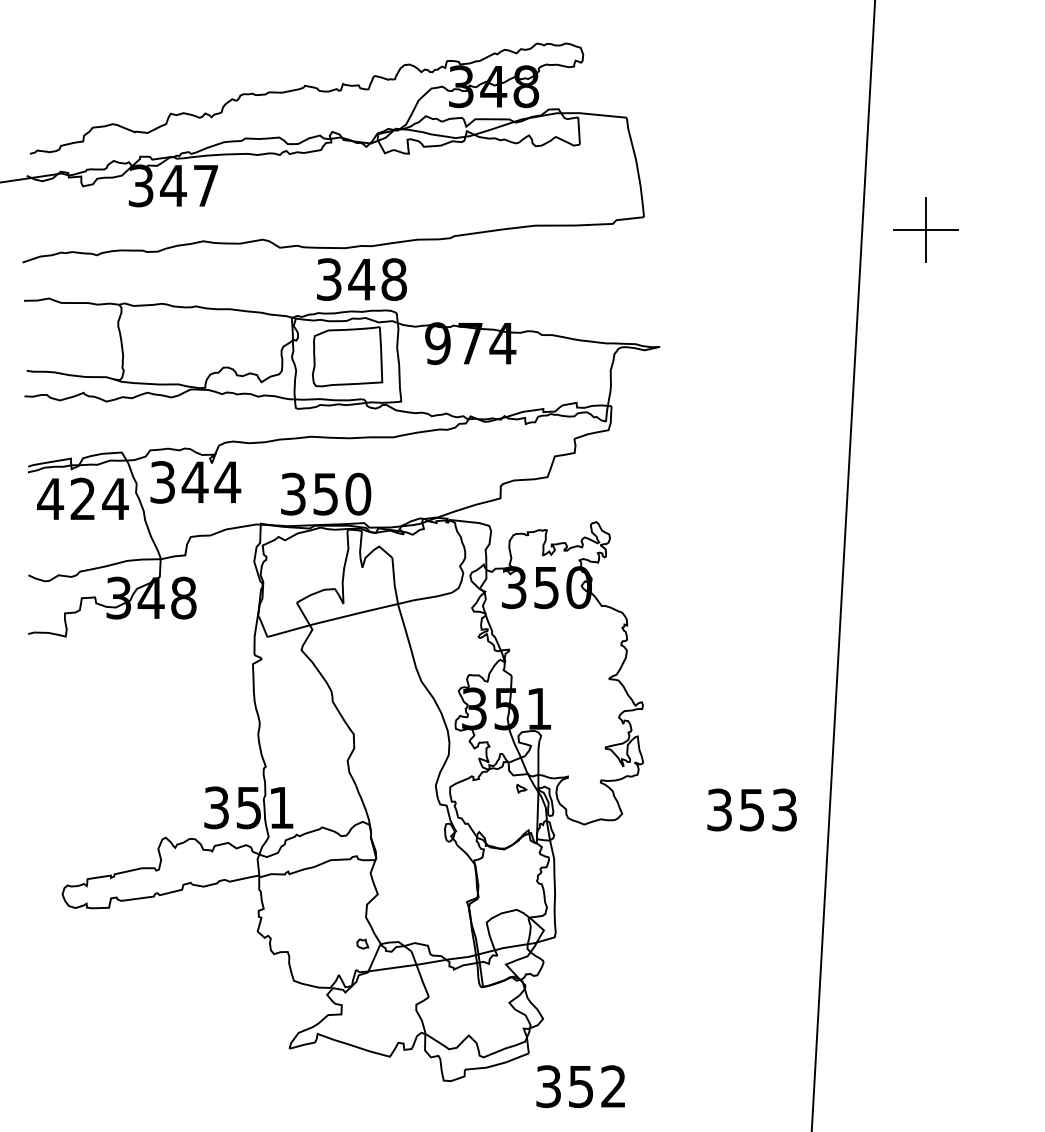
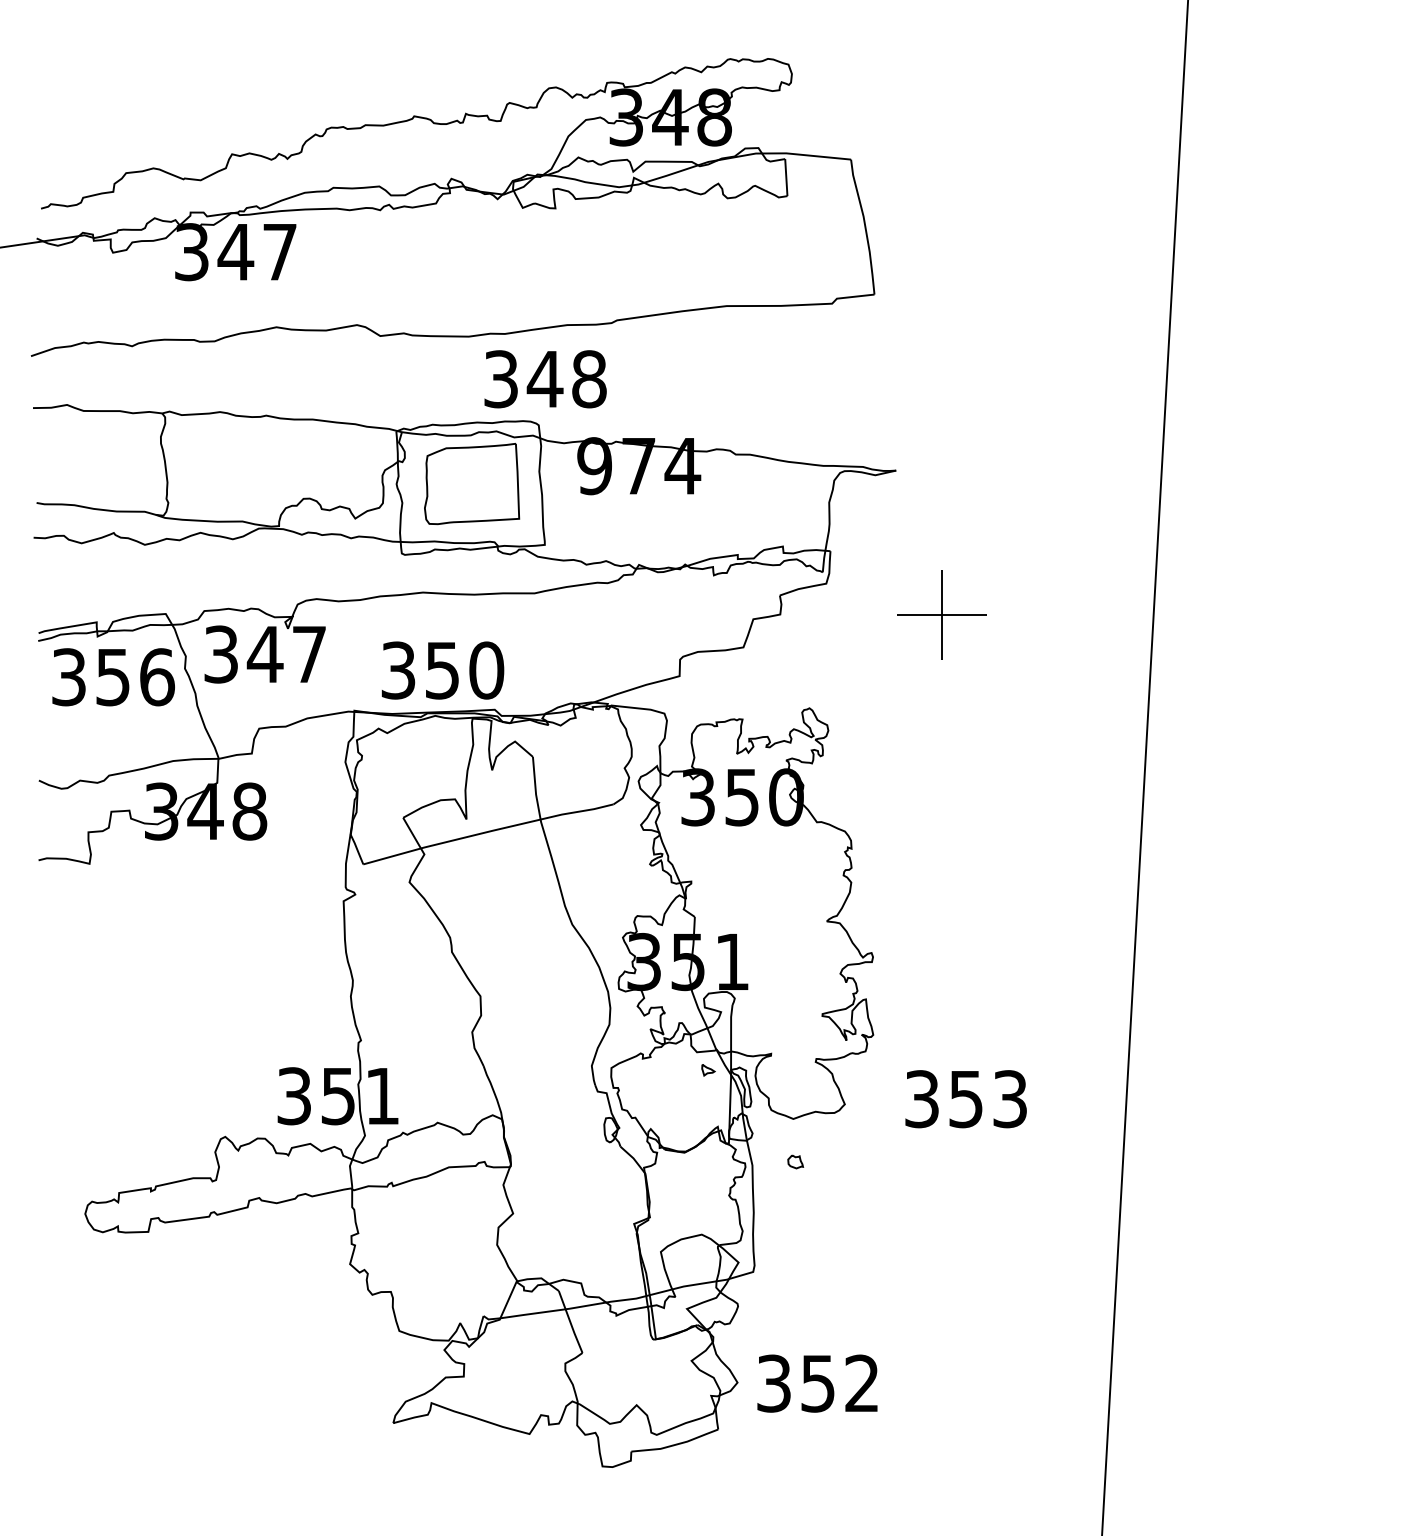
part: (925, 229) -> (941, 614), moved
text: (361, 279) -> (545, 379), moved
text: (227, 482) -> (309, 654), 344 -> 347
text: (82, 499) -> (112, 677), 424 -> 356
text: (751, 810) -> (965, 1099), moved
part: (362, 943) -> (795, 1161), moved
text: (580, 1086) -> (817, 1383), moved

